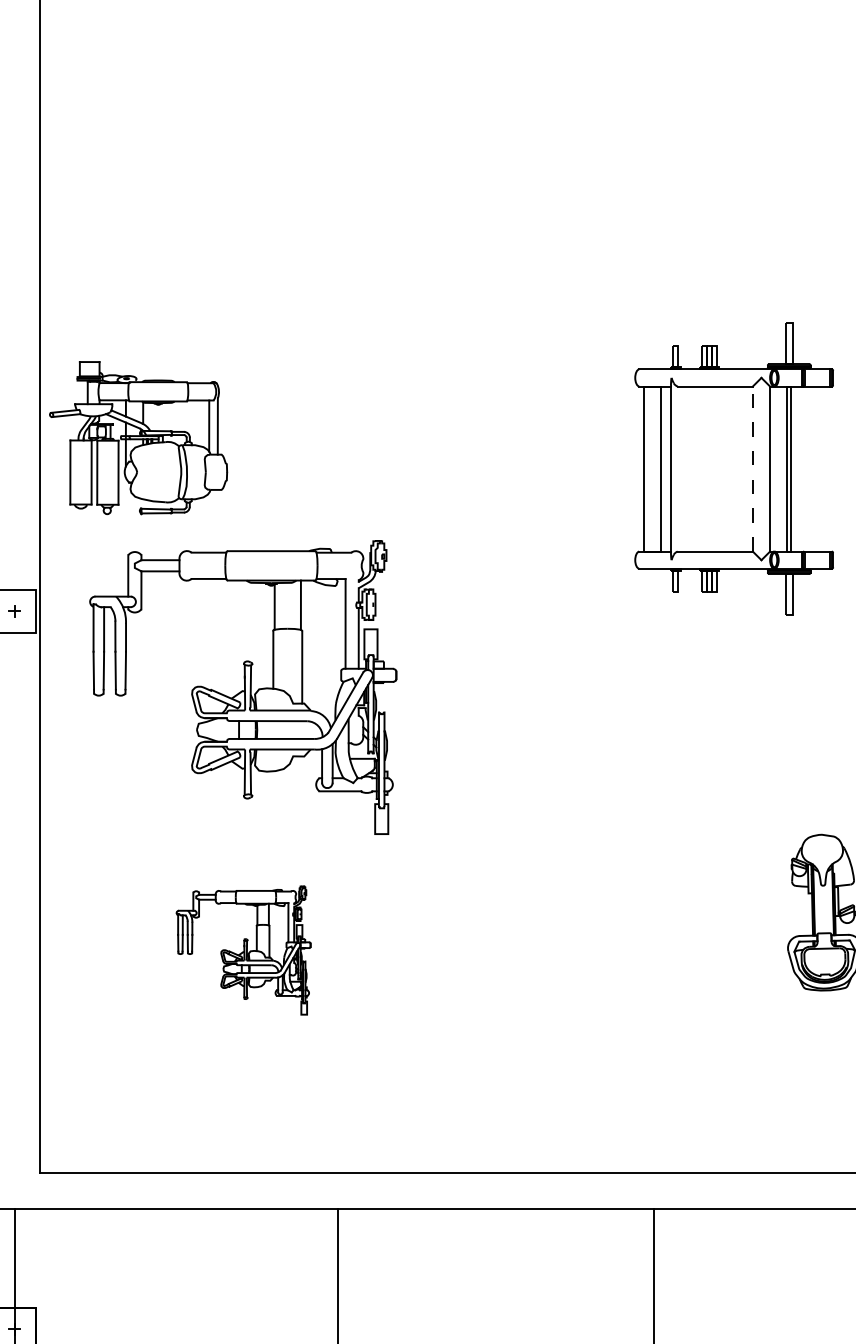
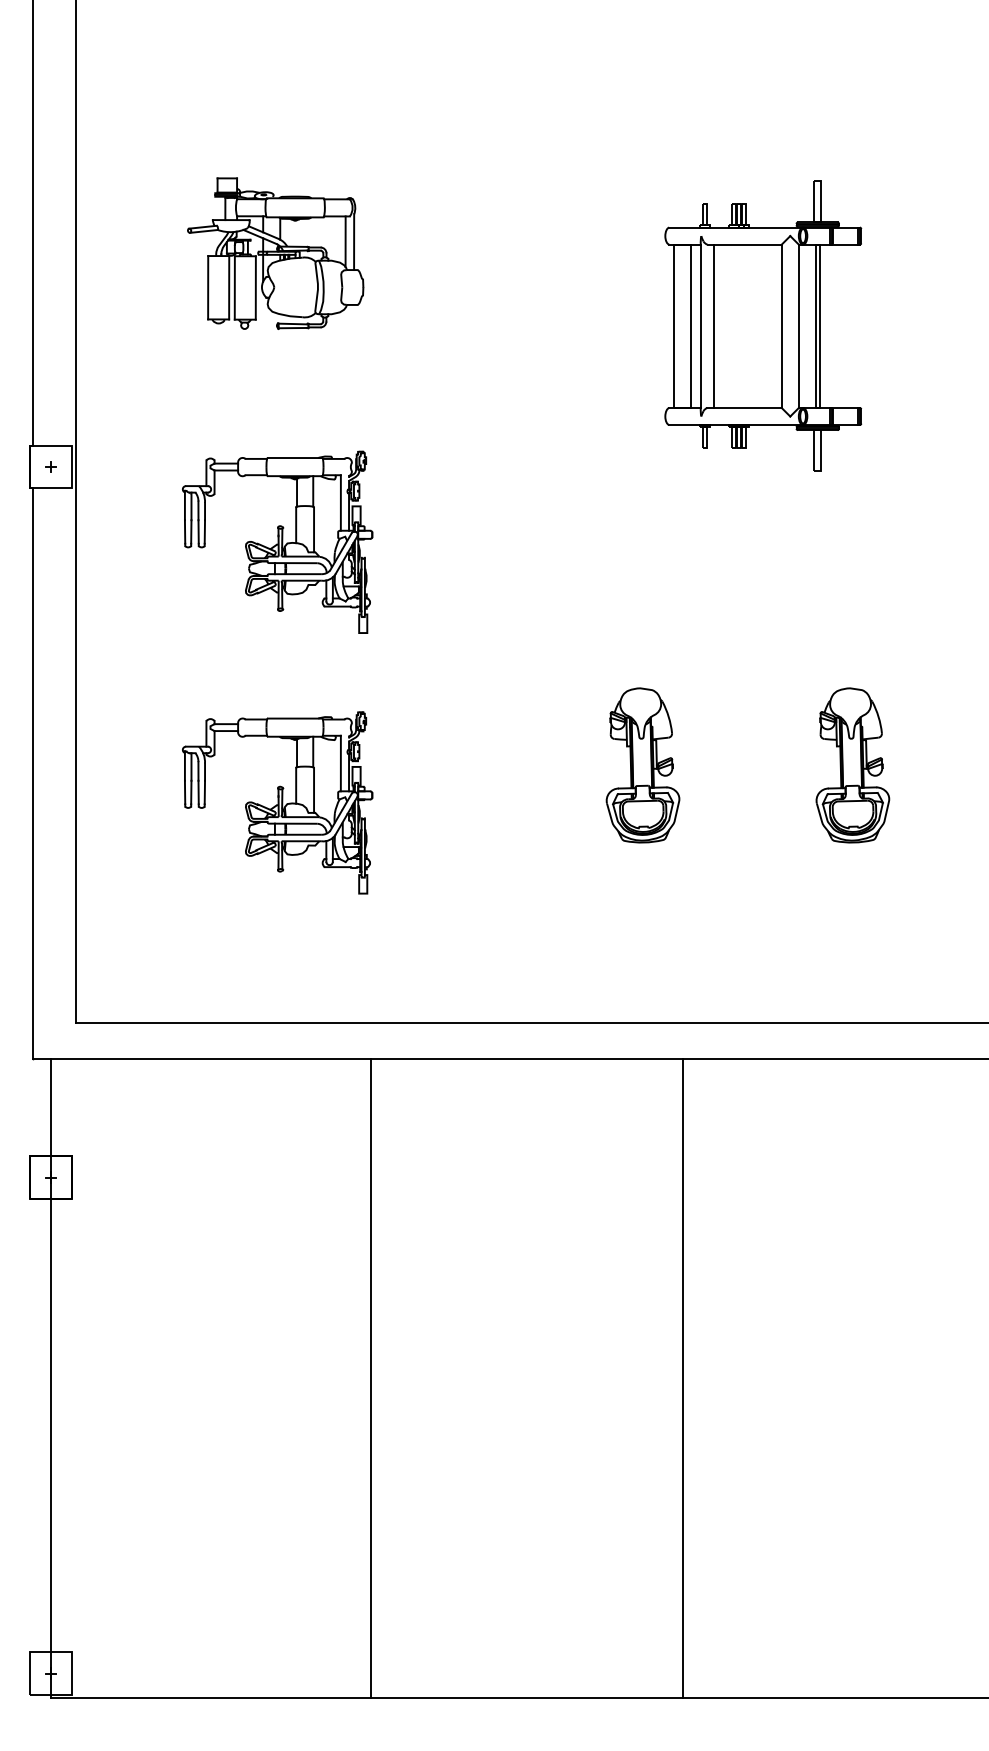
part: (138, 437) -> (275, 253), moved
line: (683, 468) -> (713, 325), added
line: (752, 469) -> (781, 326), dashed -> solid
part: (243, 686) -> (277, 541), size x0.62
part: (612, 912) -> (642, 765), added
part: (243, 950) -> (277, 802), size x1.43

